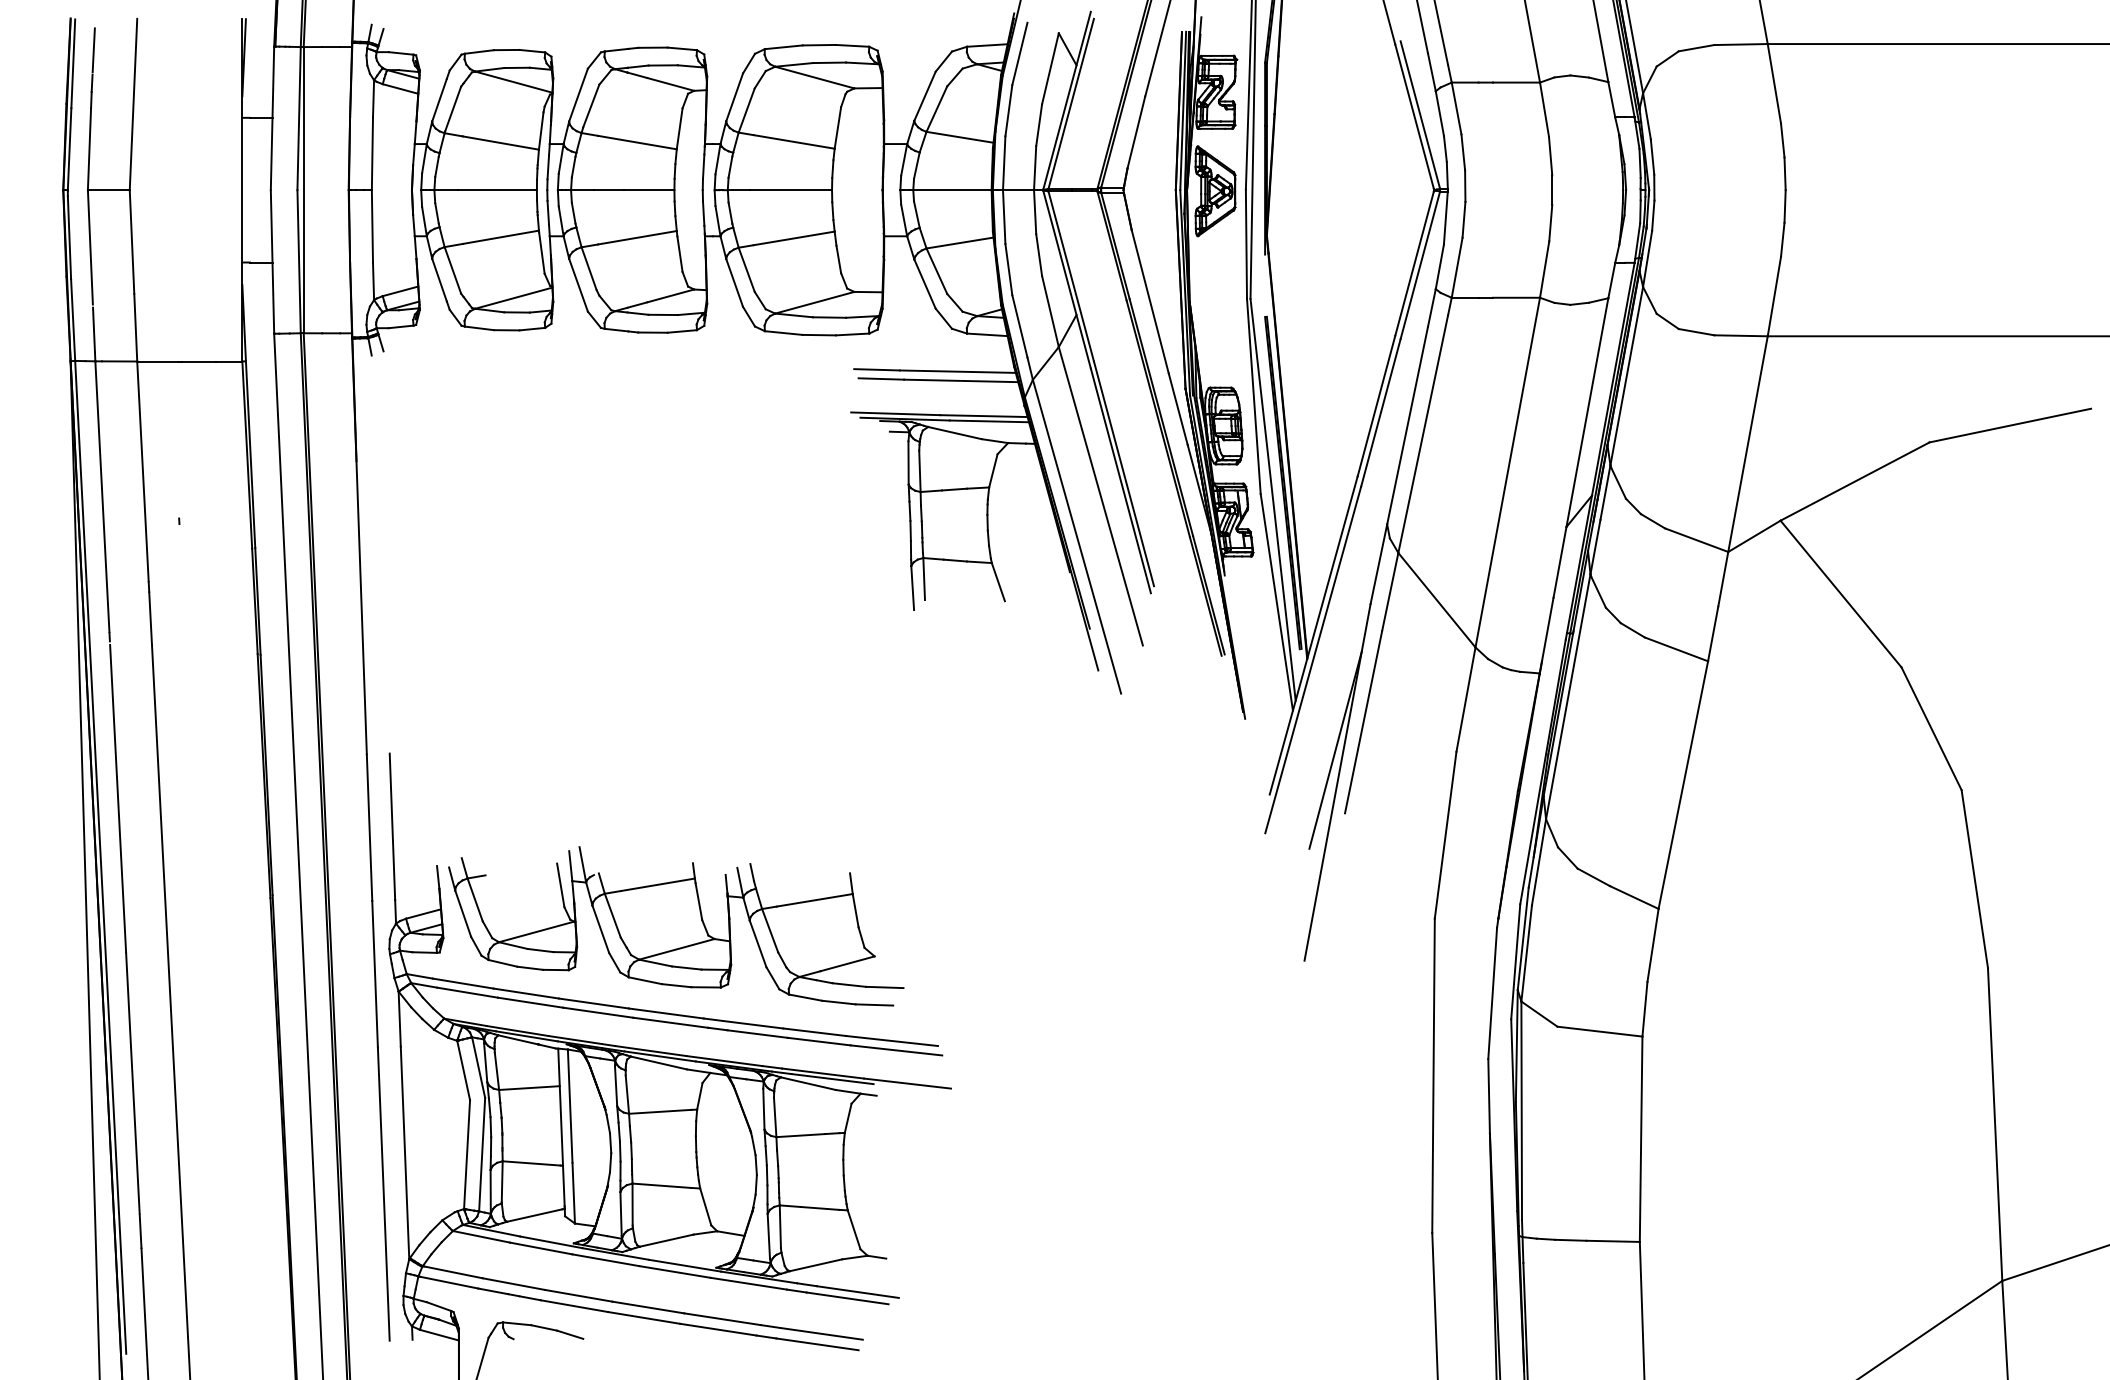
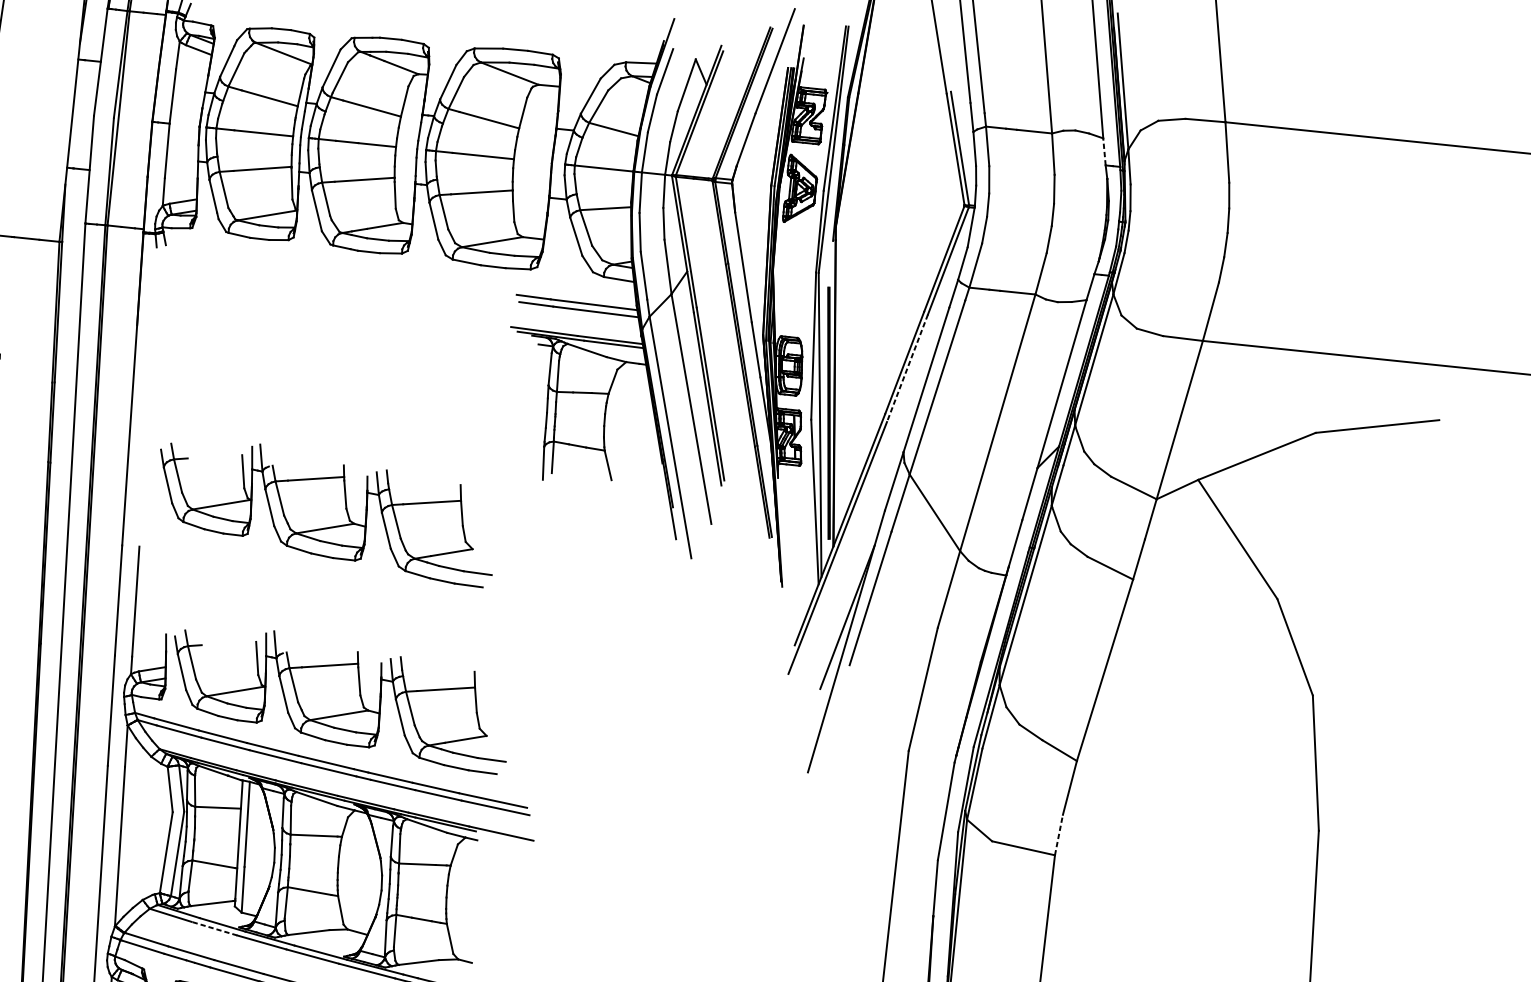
line: (1611, 99) -> (1104, 151), solid -> dashed
line: (1380, 413) -> (907, 368), solid -> dashed
part: (632, 681) -> (326, 511), added
line: (1645, 1008) -> (1059, 834), solid -> dashed
line: (541, 1248) -> (214, 928), solid -> dashed

